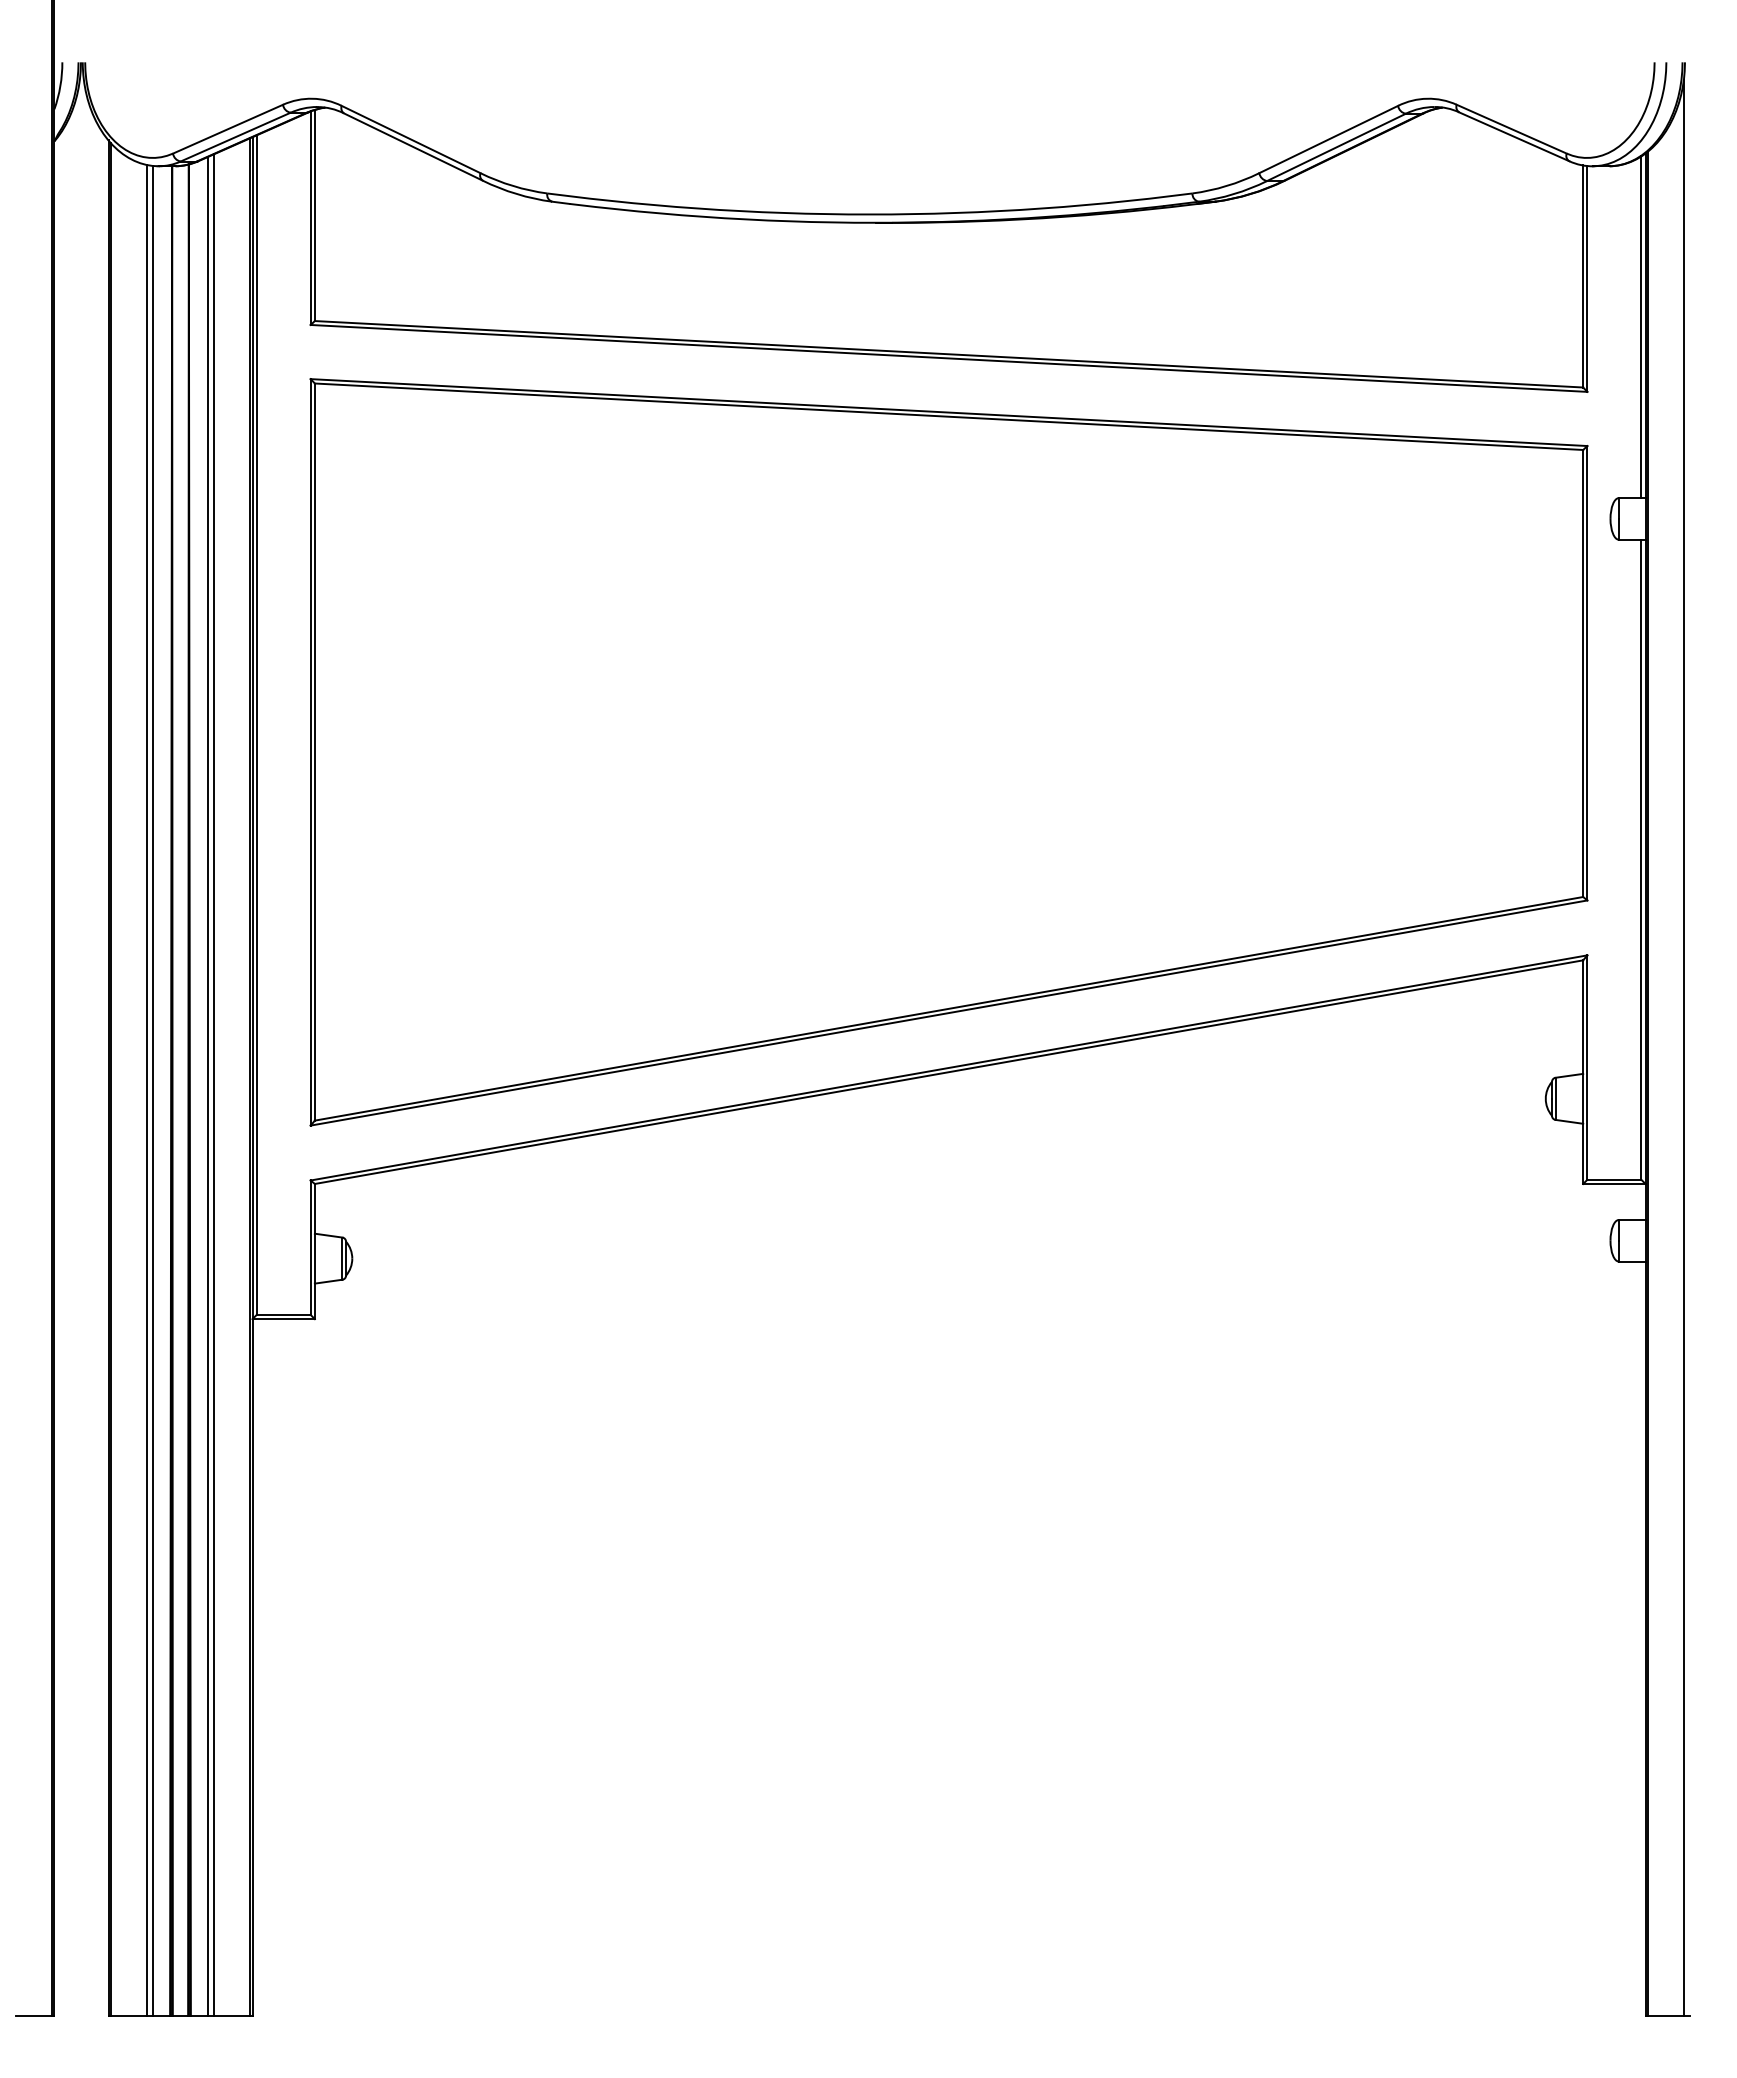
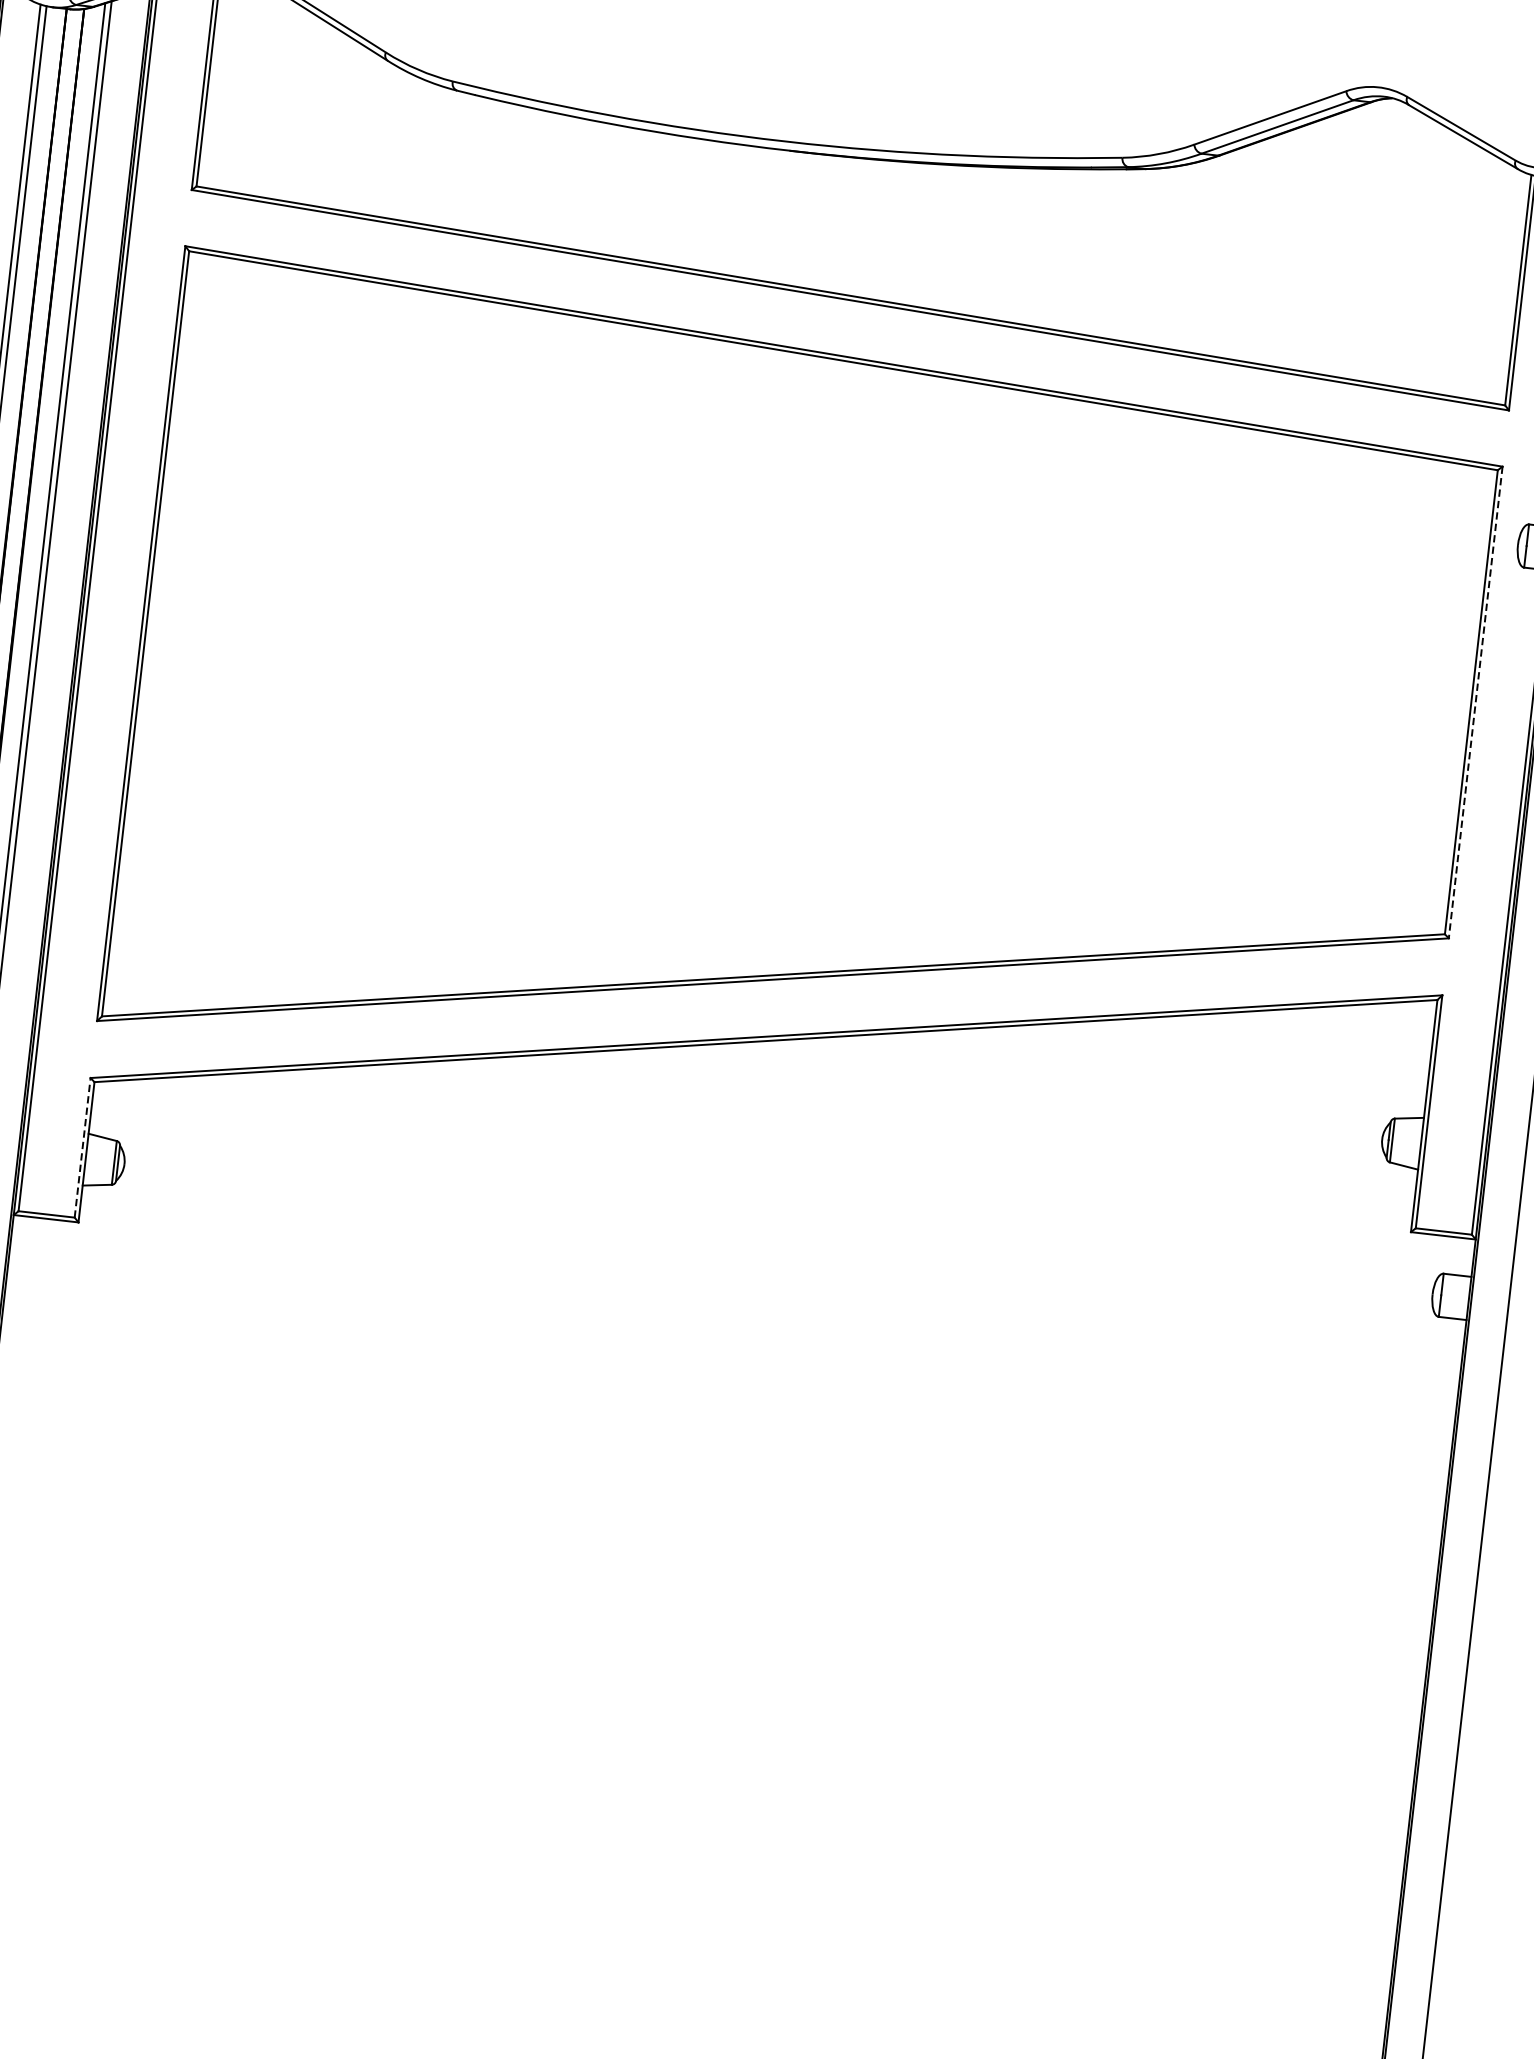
line: (1587, 673) -> (1475, 702), solid -> dashed
line: (310, 1247) -> (82, 1147), solid -> dashed

